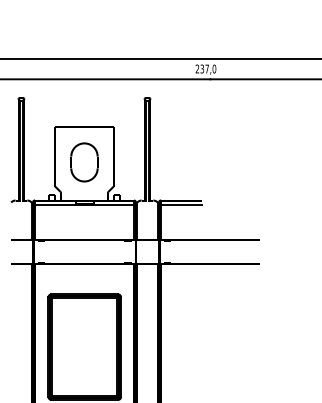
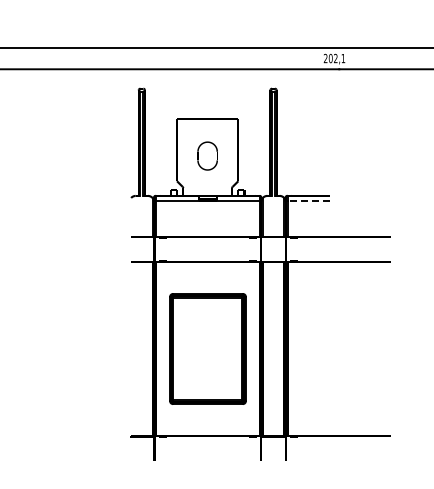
text: (207, 68) -> (336, 58), 237,0 -> 202,1
part: (84, 161) -> (207, 155), size x0.7
line: (181, 204) -> (308, 200), solid -> dashed

